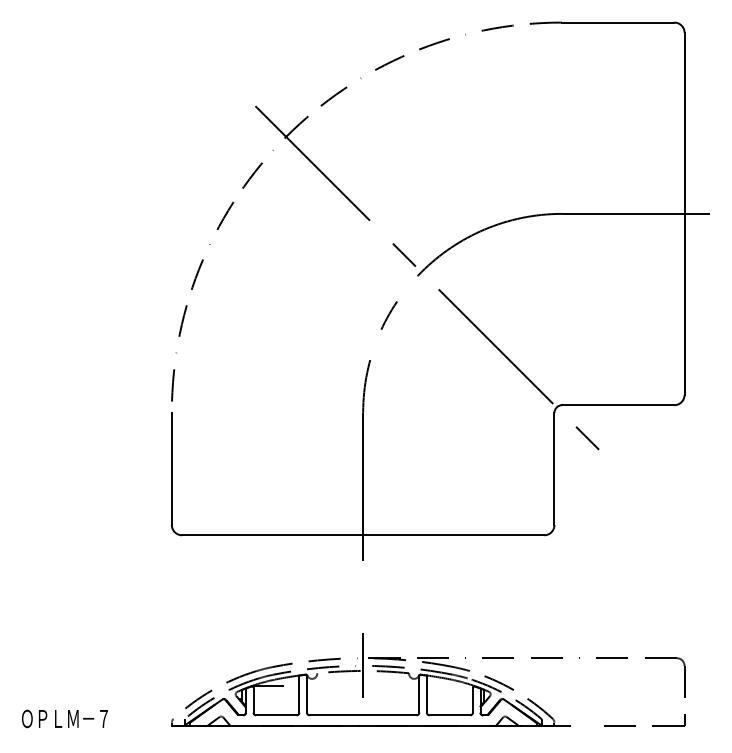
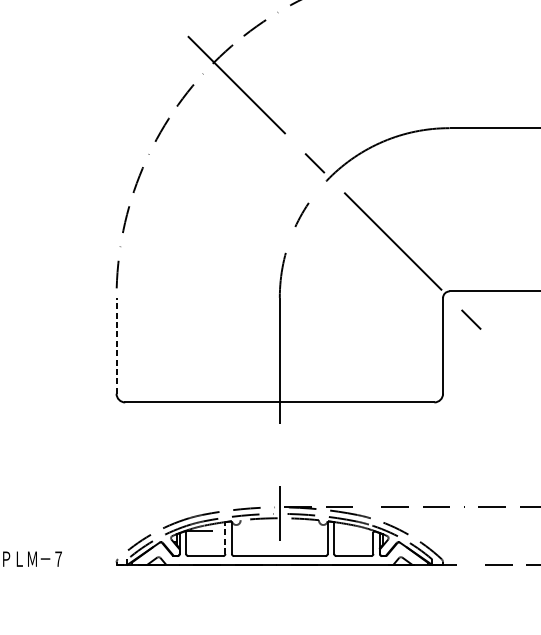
line: (171, 468) -> (116, 345), solid -> dashed
line: (299, 694) -> (225, 538), solid -> dashed

